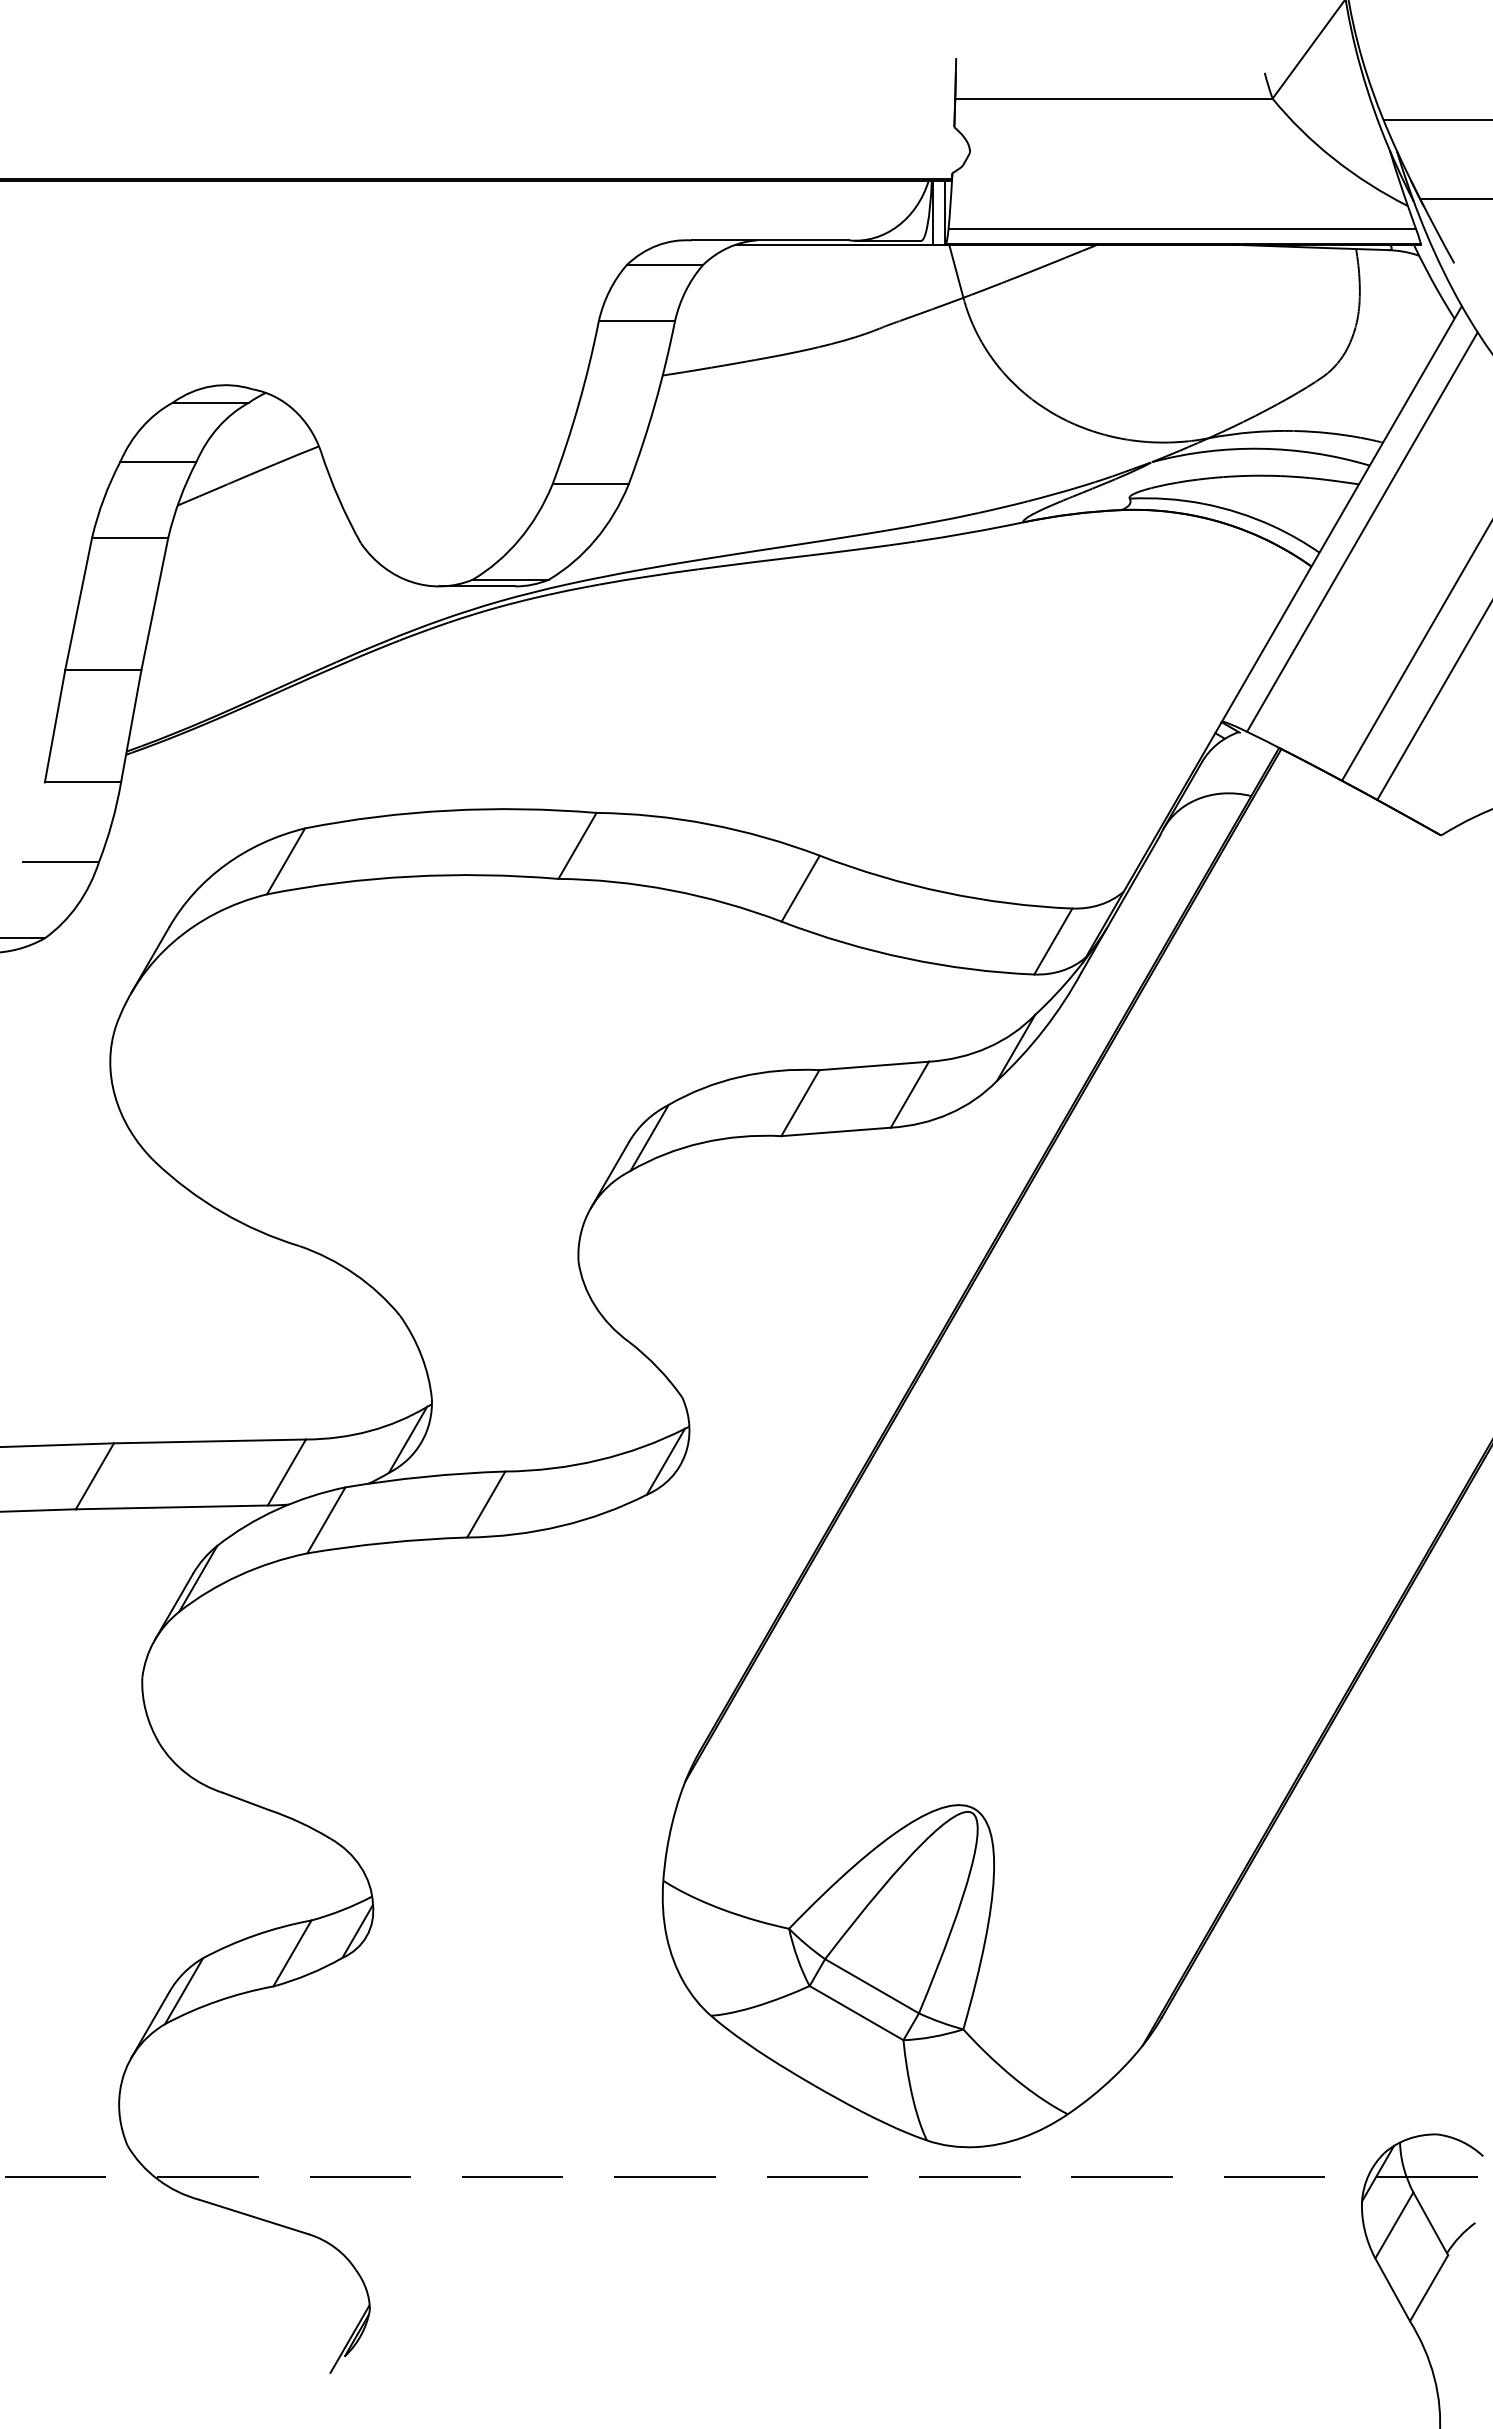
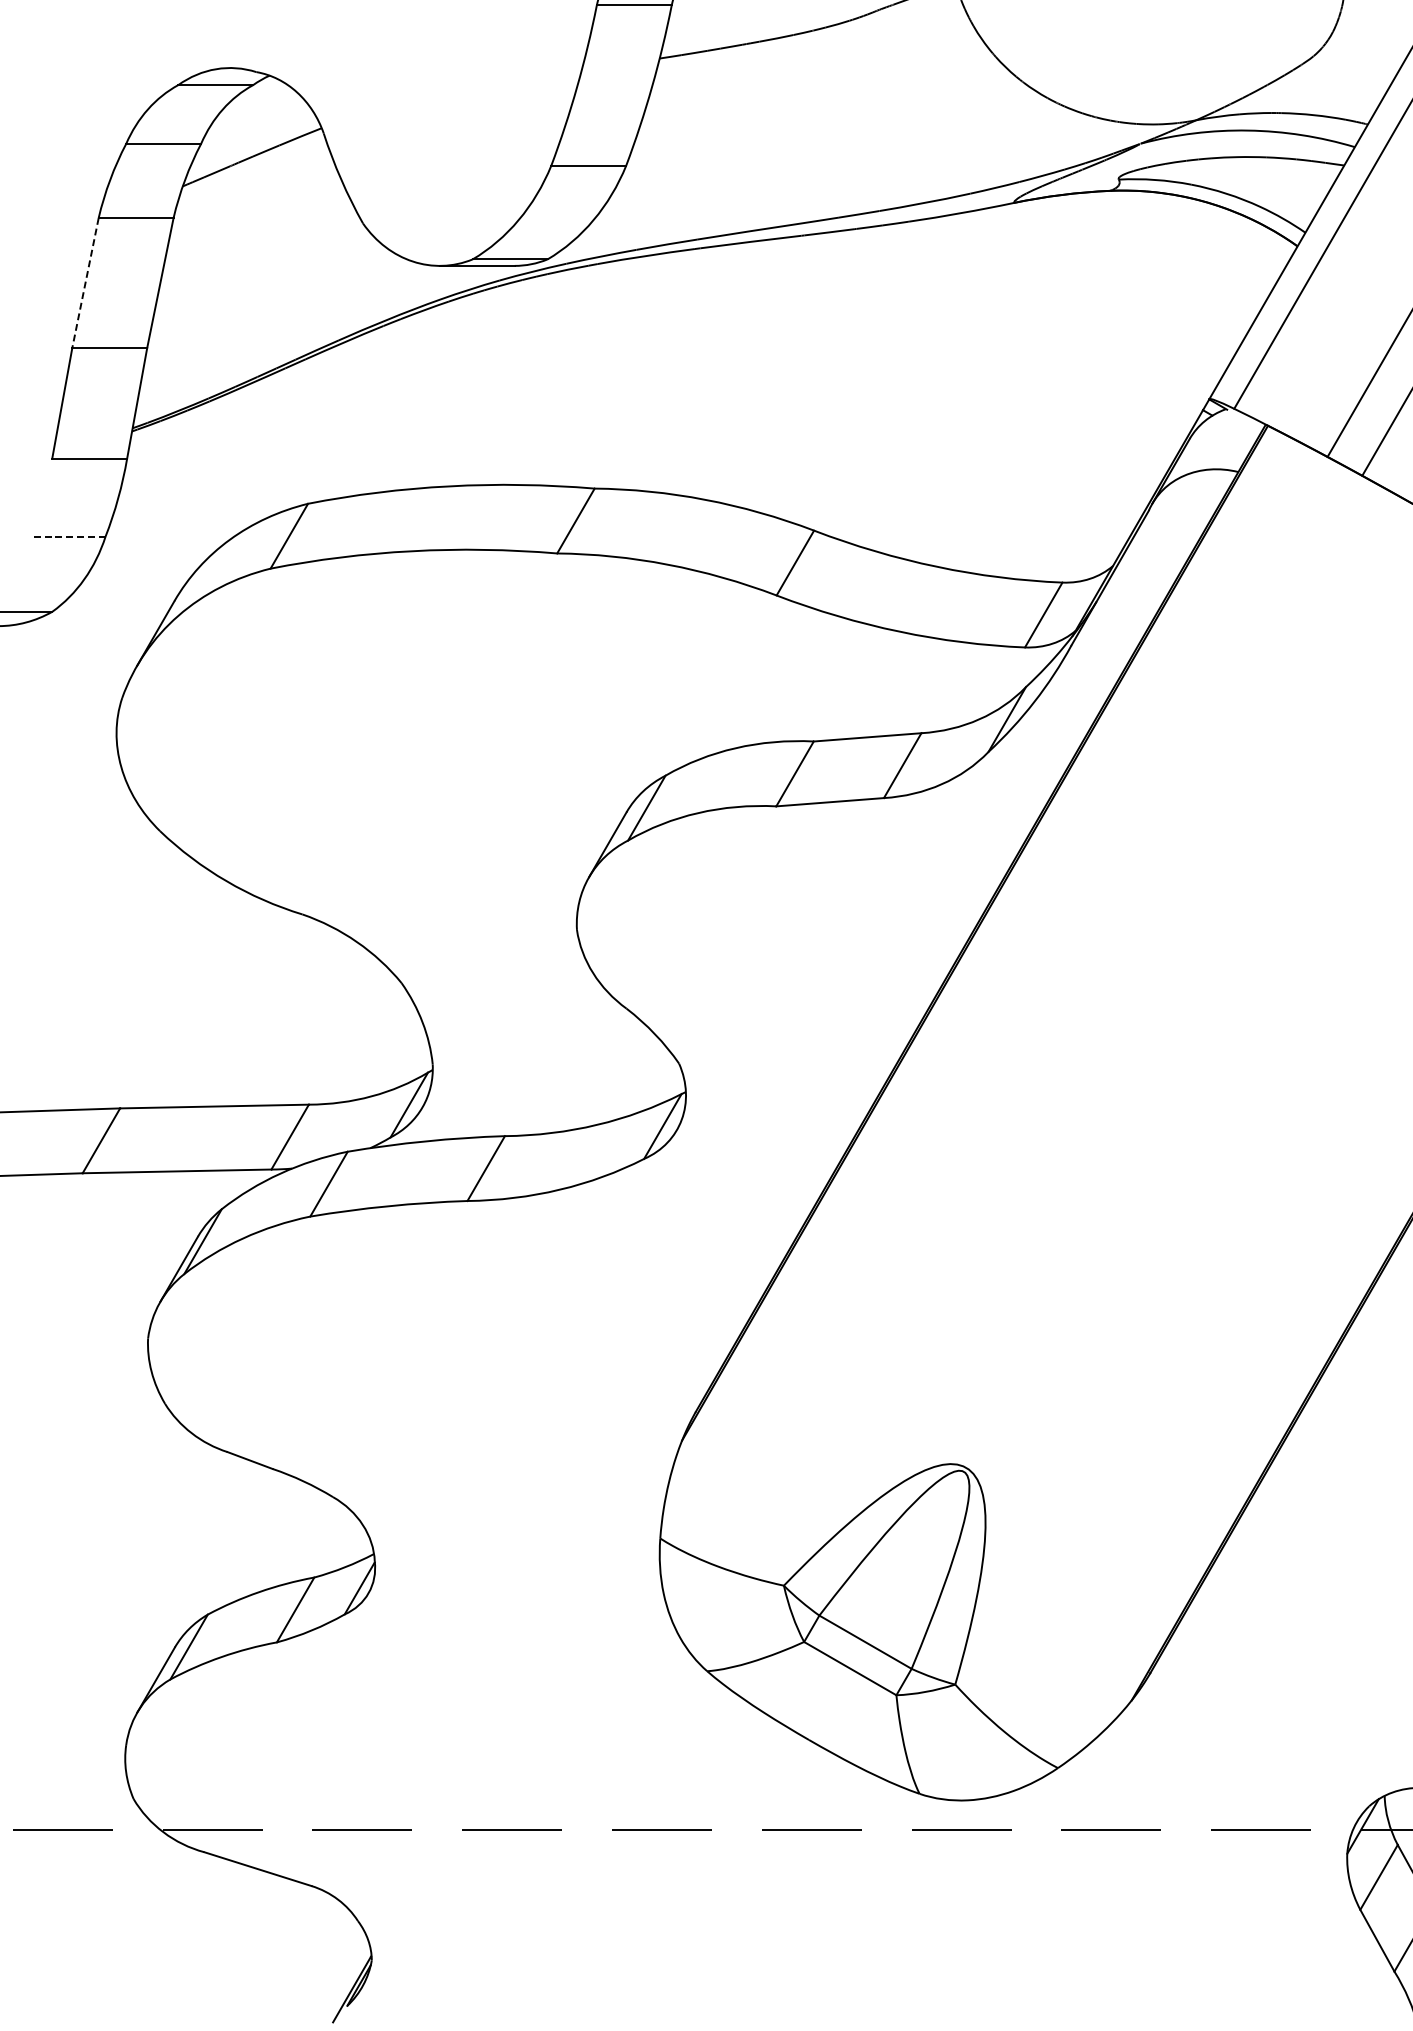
line: (78, 603) -> (85, 282), solid -> dashed
line: (60, 861) -> (67, 536), solid -> dashed

